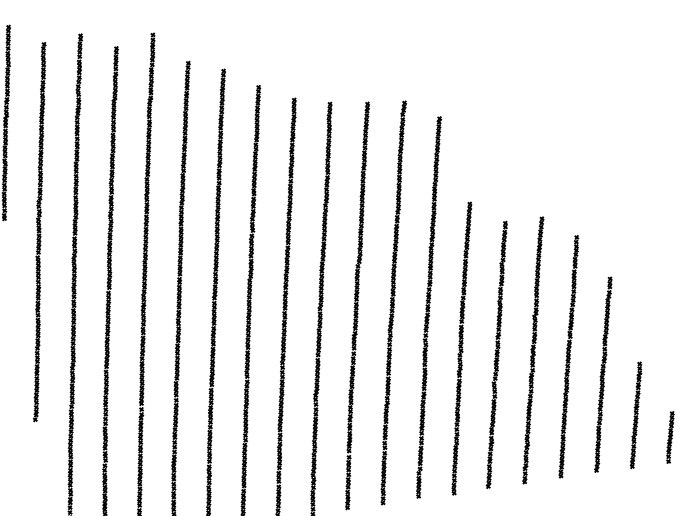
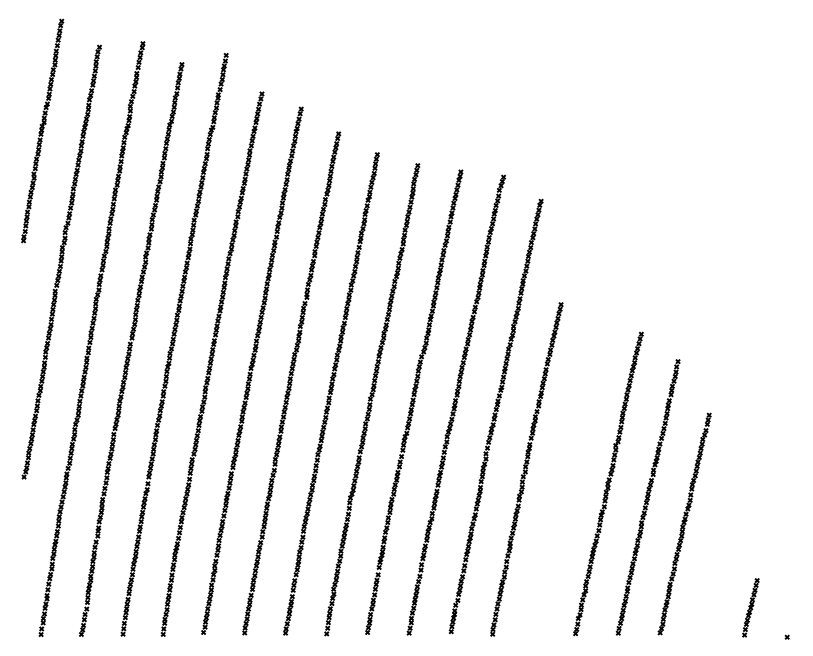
part: (496, 354) -> (565, 482), removed
part: (635, 415) -> (714, 576), removed

